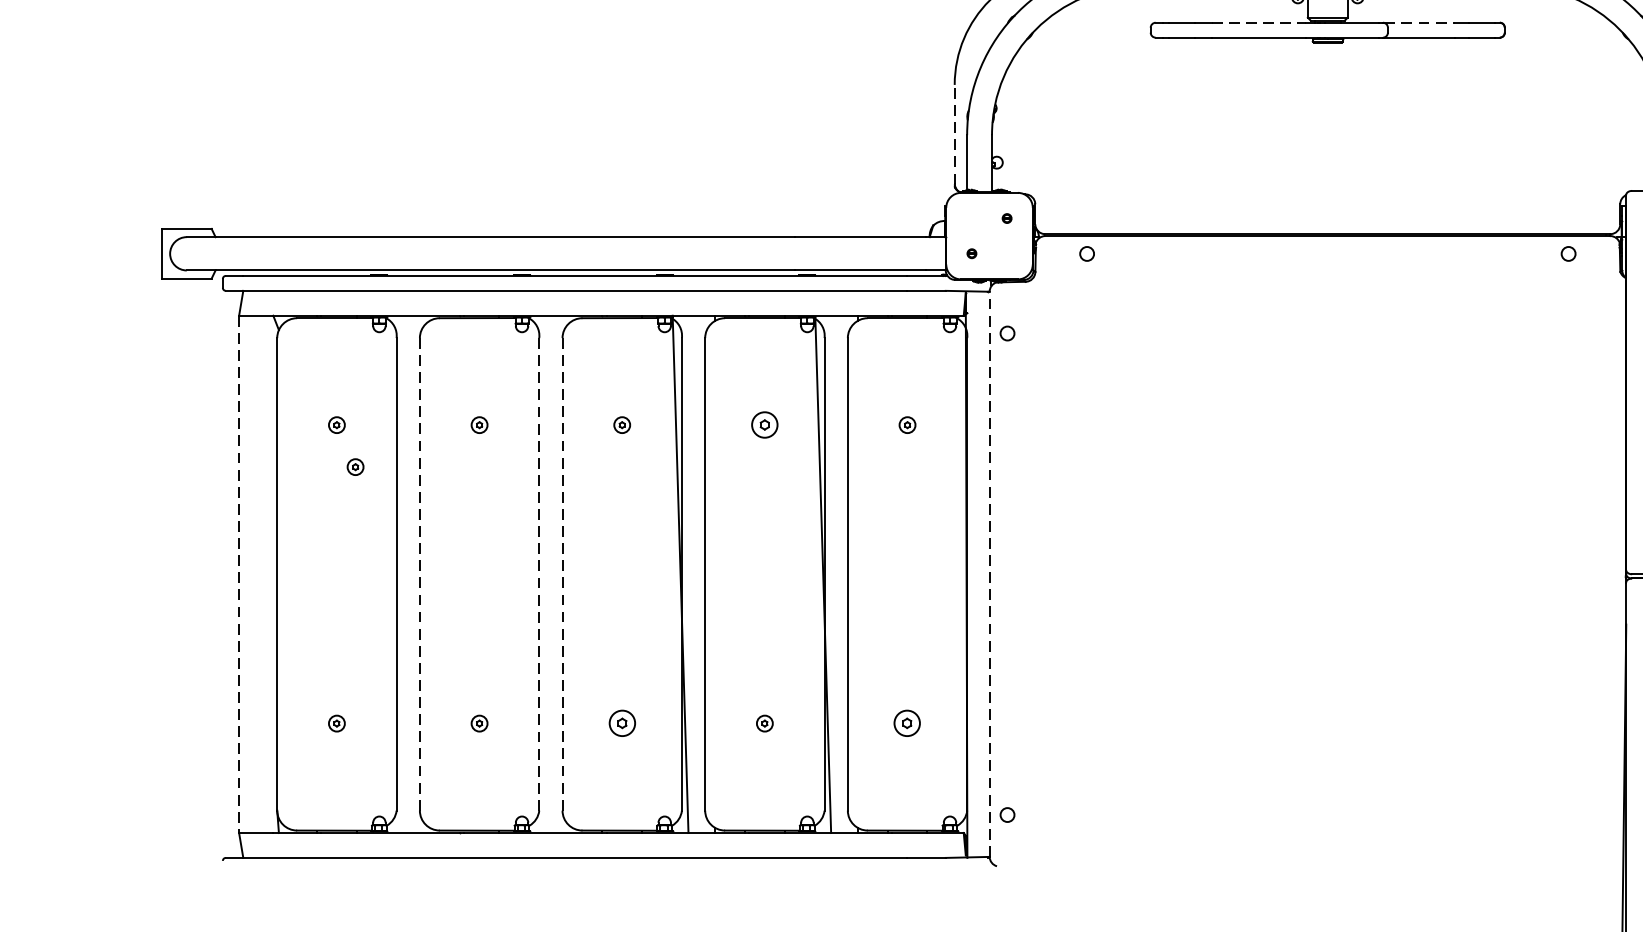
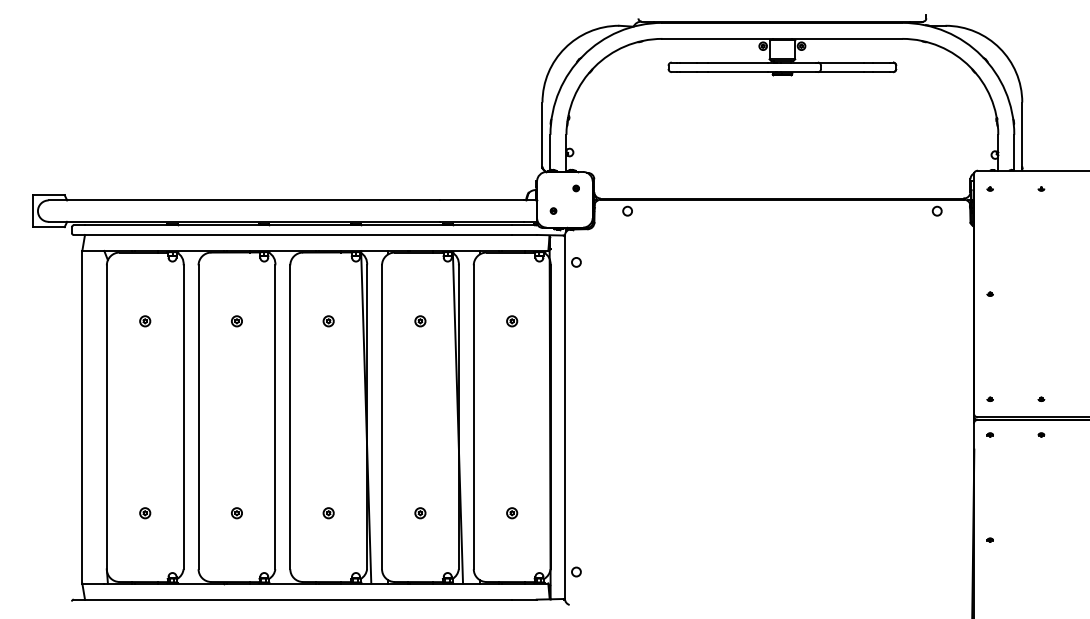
line: (1259, 22) -> (738, 62), dashed -> solid
line: (1419, 22) -> (841, 62), dashed -> solid
line: (954, 134) -> (542, 134), dashed -> solid
part: (765, 425) -> (420, 321), size x0.62
part: (356, 467) -> (157, 348), removed
line: (239, 574) -> (82, 417), dashed -> solid
line: (419, 574) -> (198, 417), dashed -> solid
line: (539, 574) -> (275, 417), dashed -> solid
line: (562, 574) -> (290, 417), dashed -> solid
line: (988, 574) -> (564, 417), dashed -> solid
part: (621, 724) -> (328, 513), size x0.62
part: (908, 724) -> (512, 513), size x0.62

